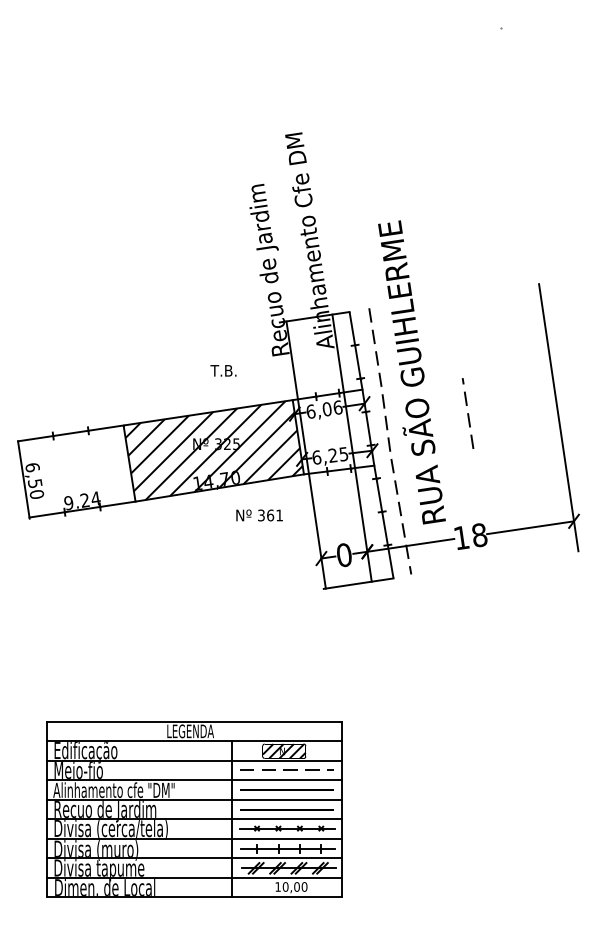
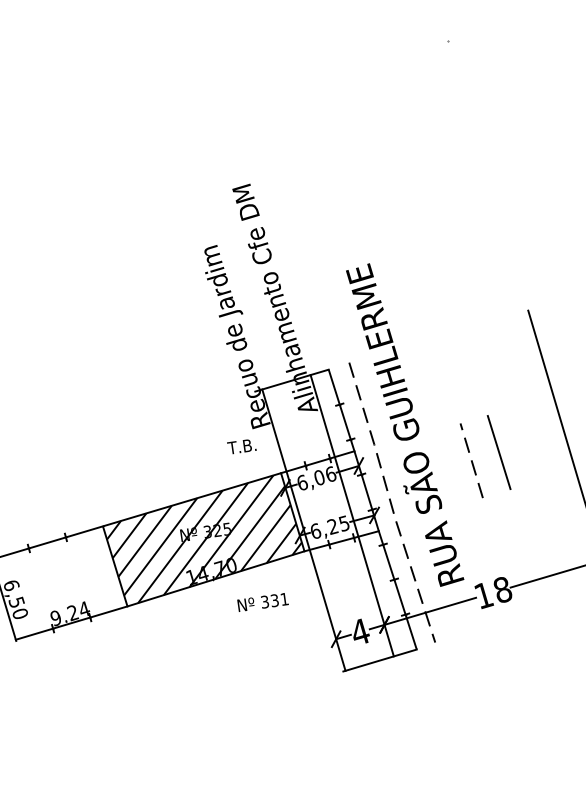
text: (223, 370) -> (241, 446), moved
line: (493, 409) -> (498, 452), added
text: (270, 515) -> (274, 600), 361 -> 331
text: (344, 555) -> (360, 632), 0 -> 4

